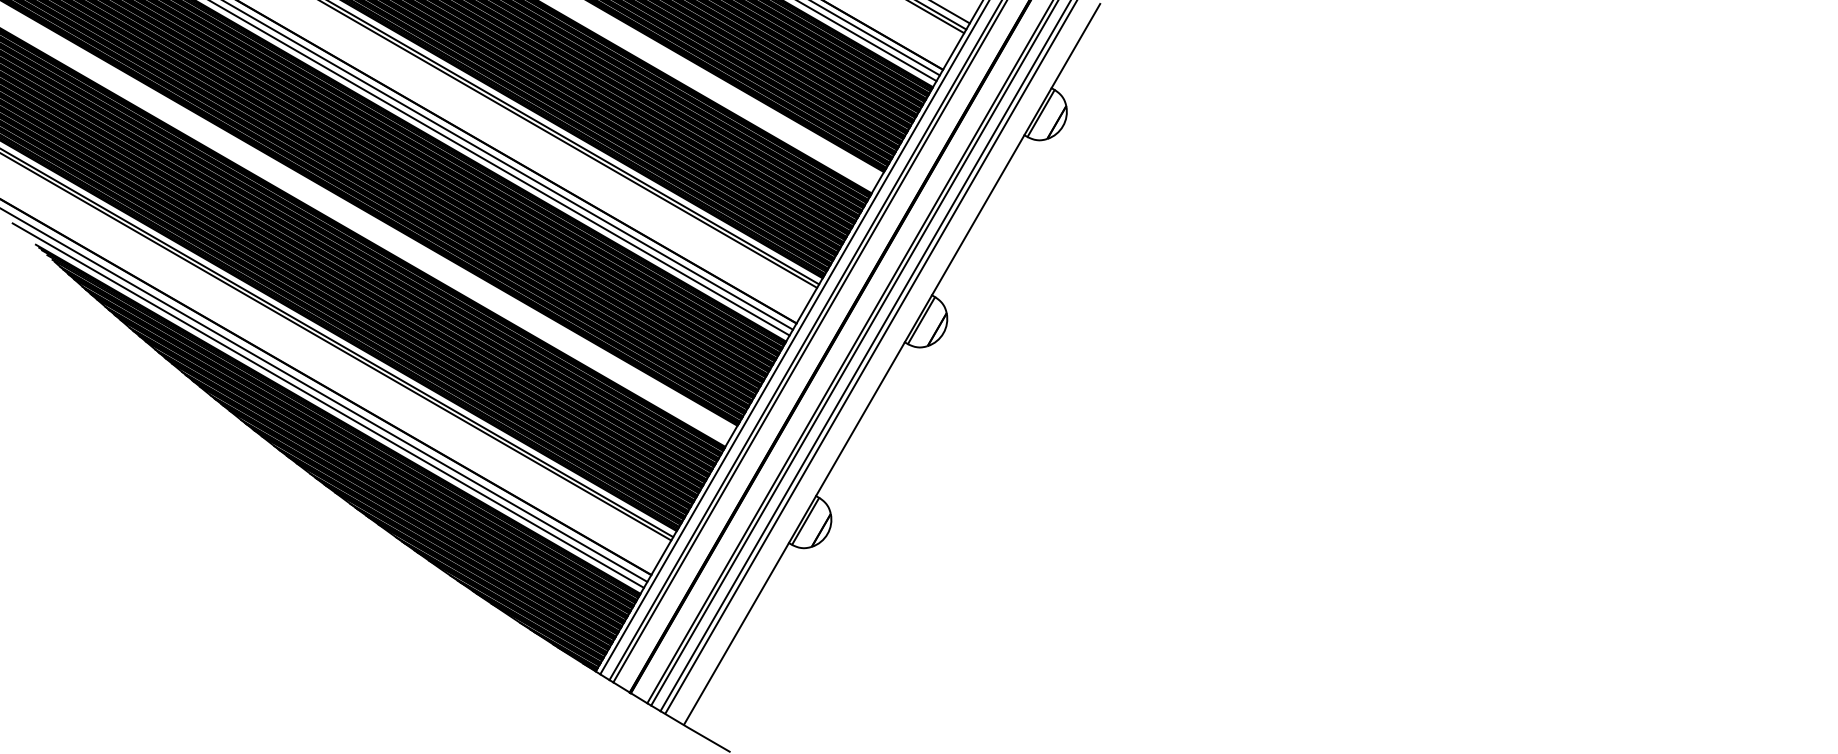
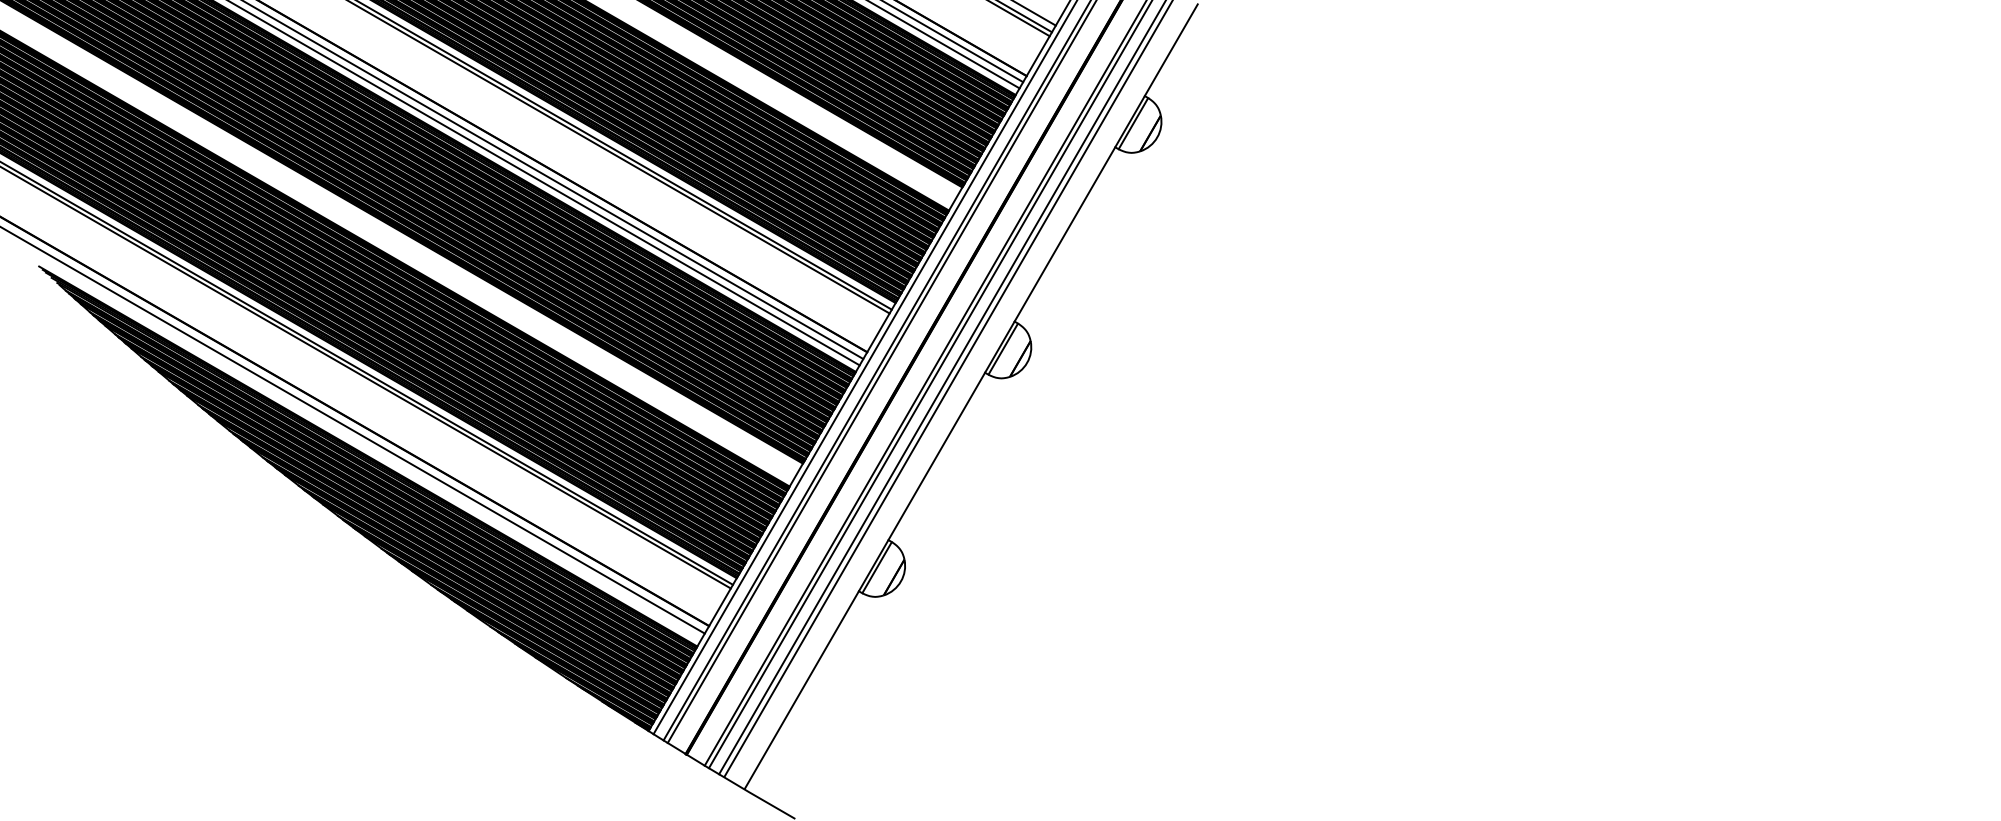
line: (327, 405) -> (356, 441), removed

